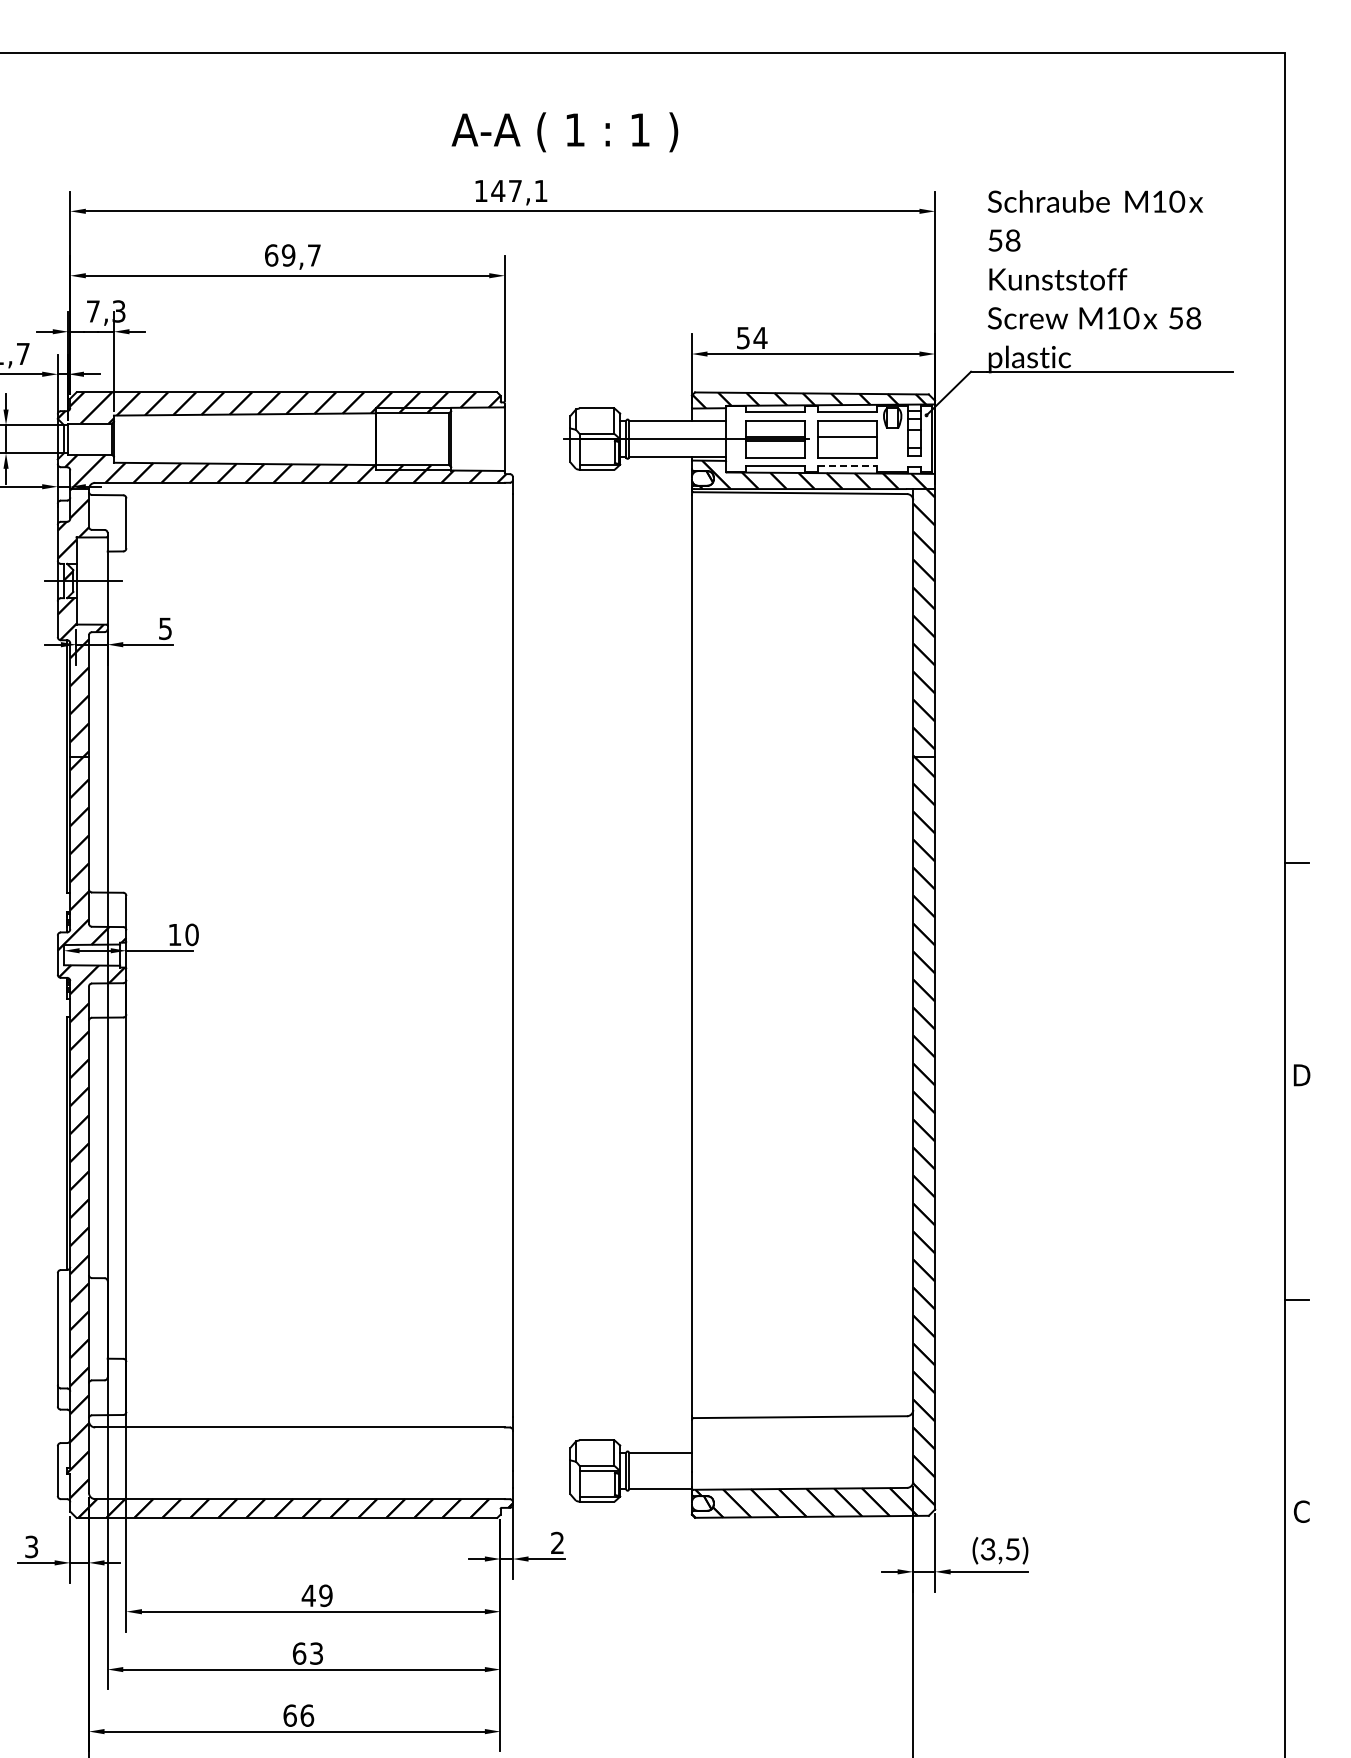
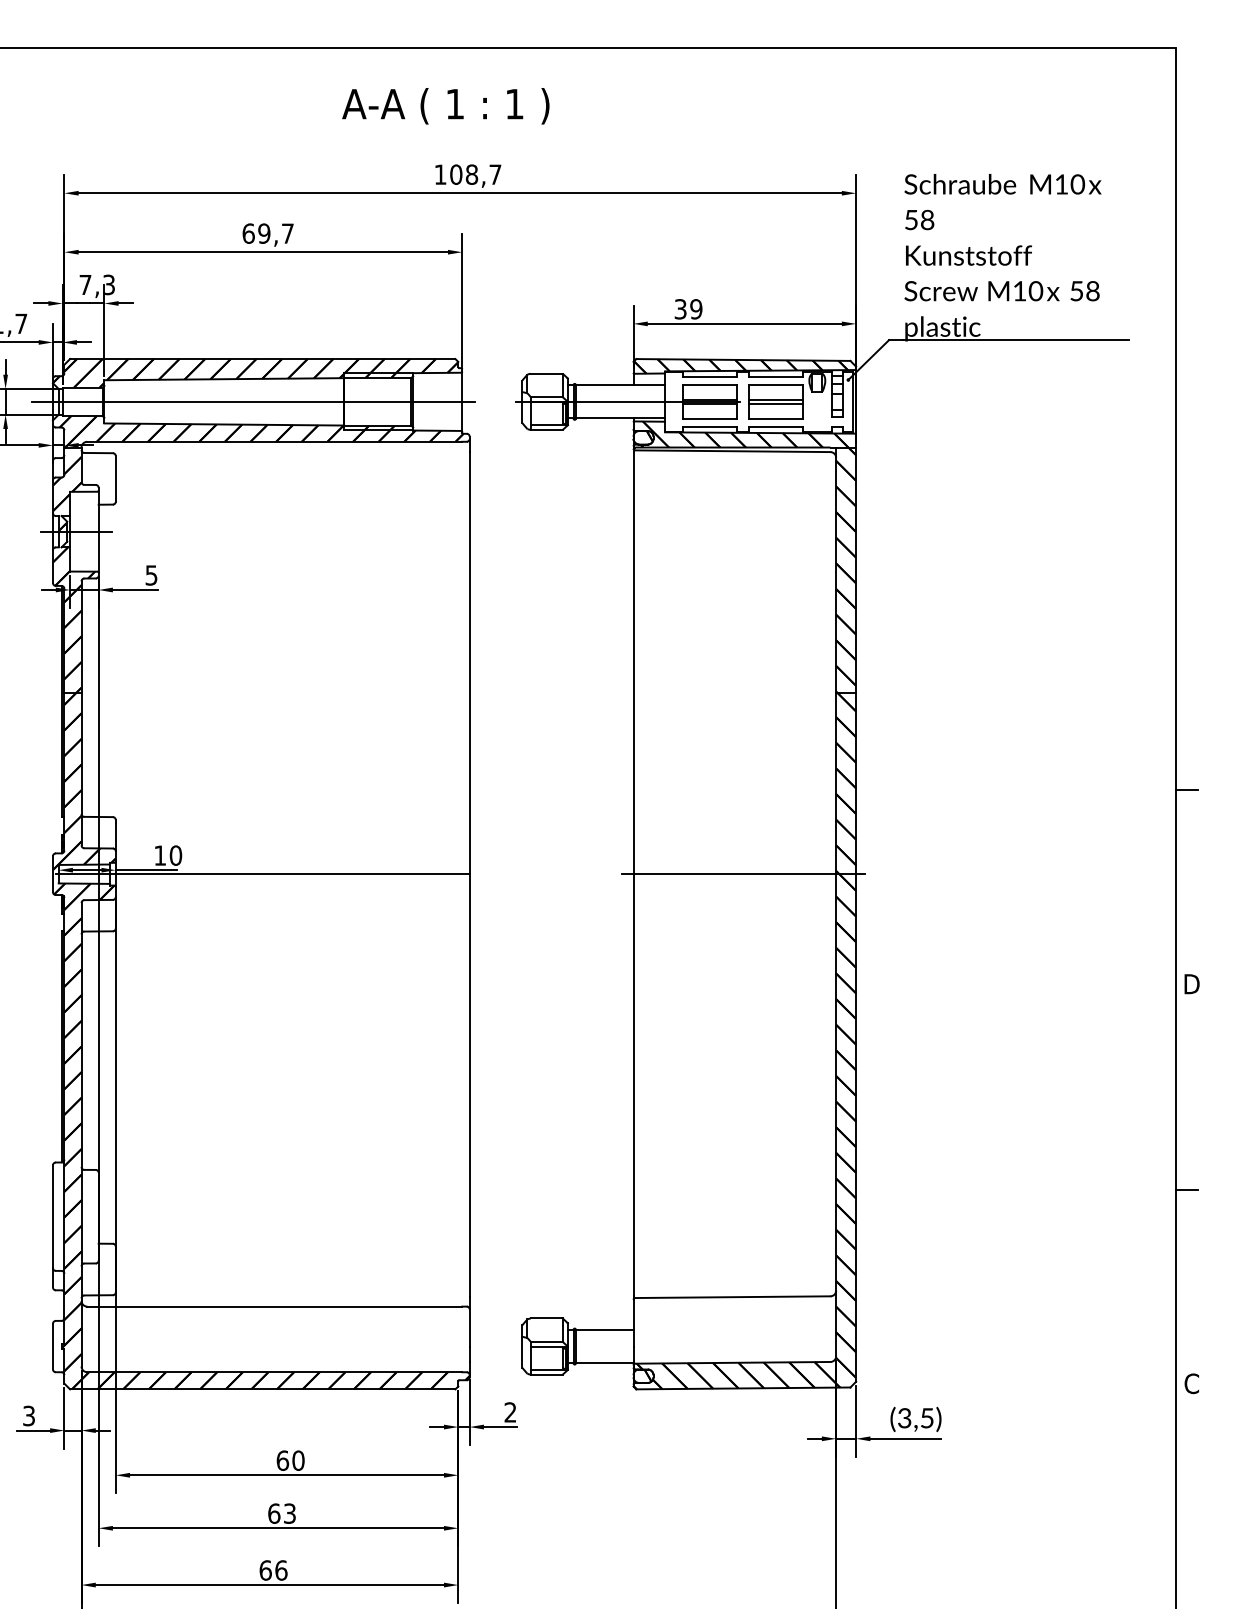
text: (564, 132) -> (445, 106), moved
text: (519, 190) -> (475, 174), 147,1 -> 108,7
text: (752, 337) -> (688, 308), 54 -> 39
line: (277, 439) -> (254, 402), added
line: (847, 441) -> (775, 403), added
line: (847, 466) -> (775, 426), dashed -> solid
line: (286, 955) -> (262, 874), added
line: (811, 955) -> (743, 874), added
text: (316, 1595) -> (289, 1460), 49 -> 60

